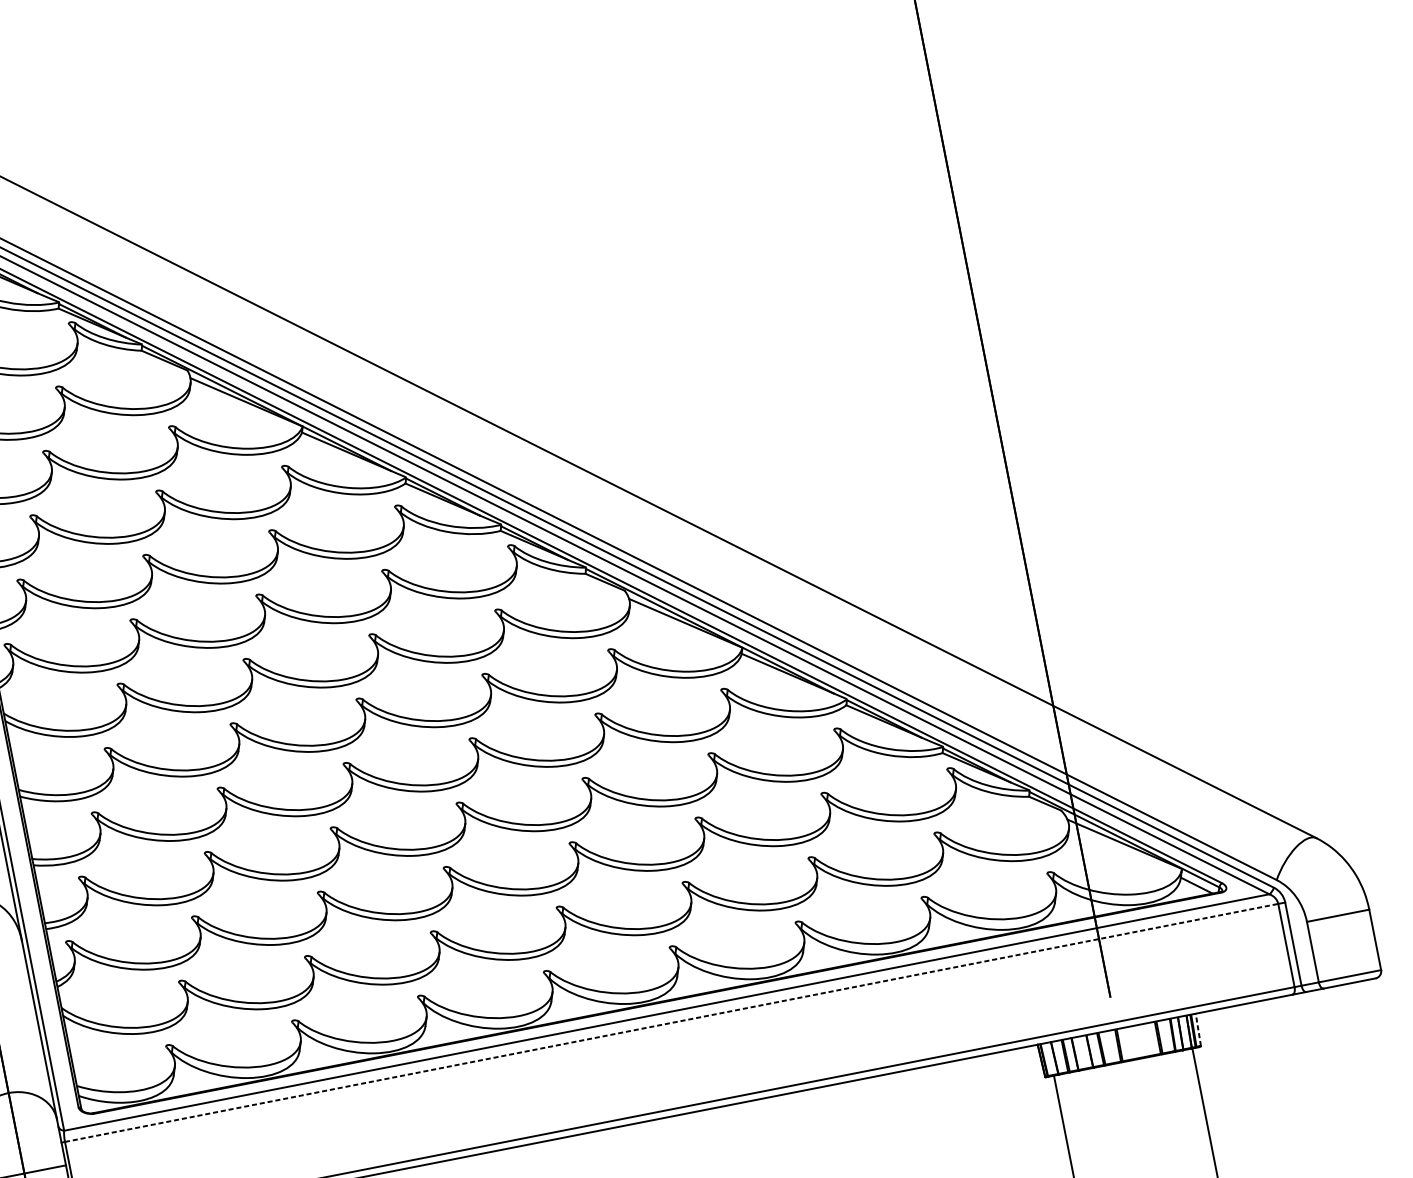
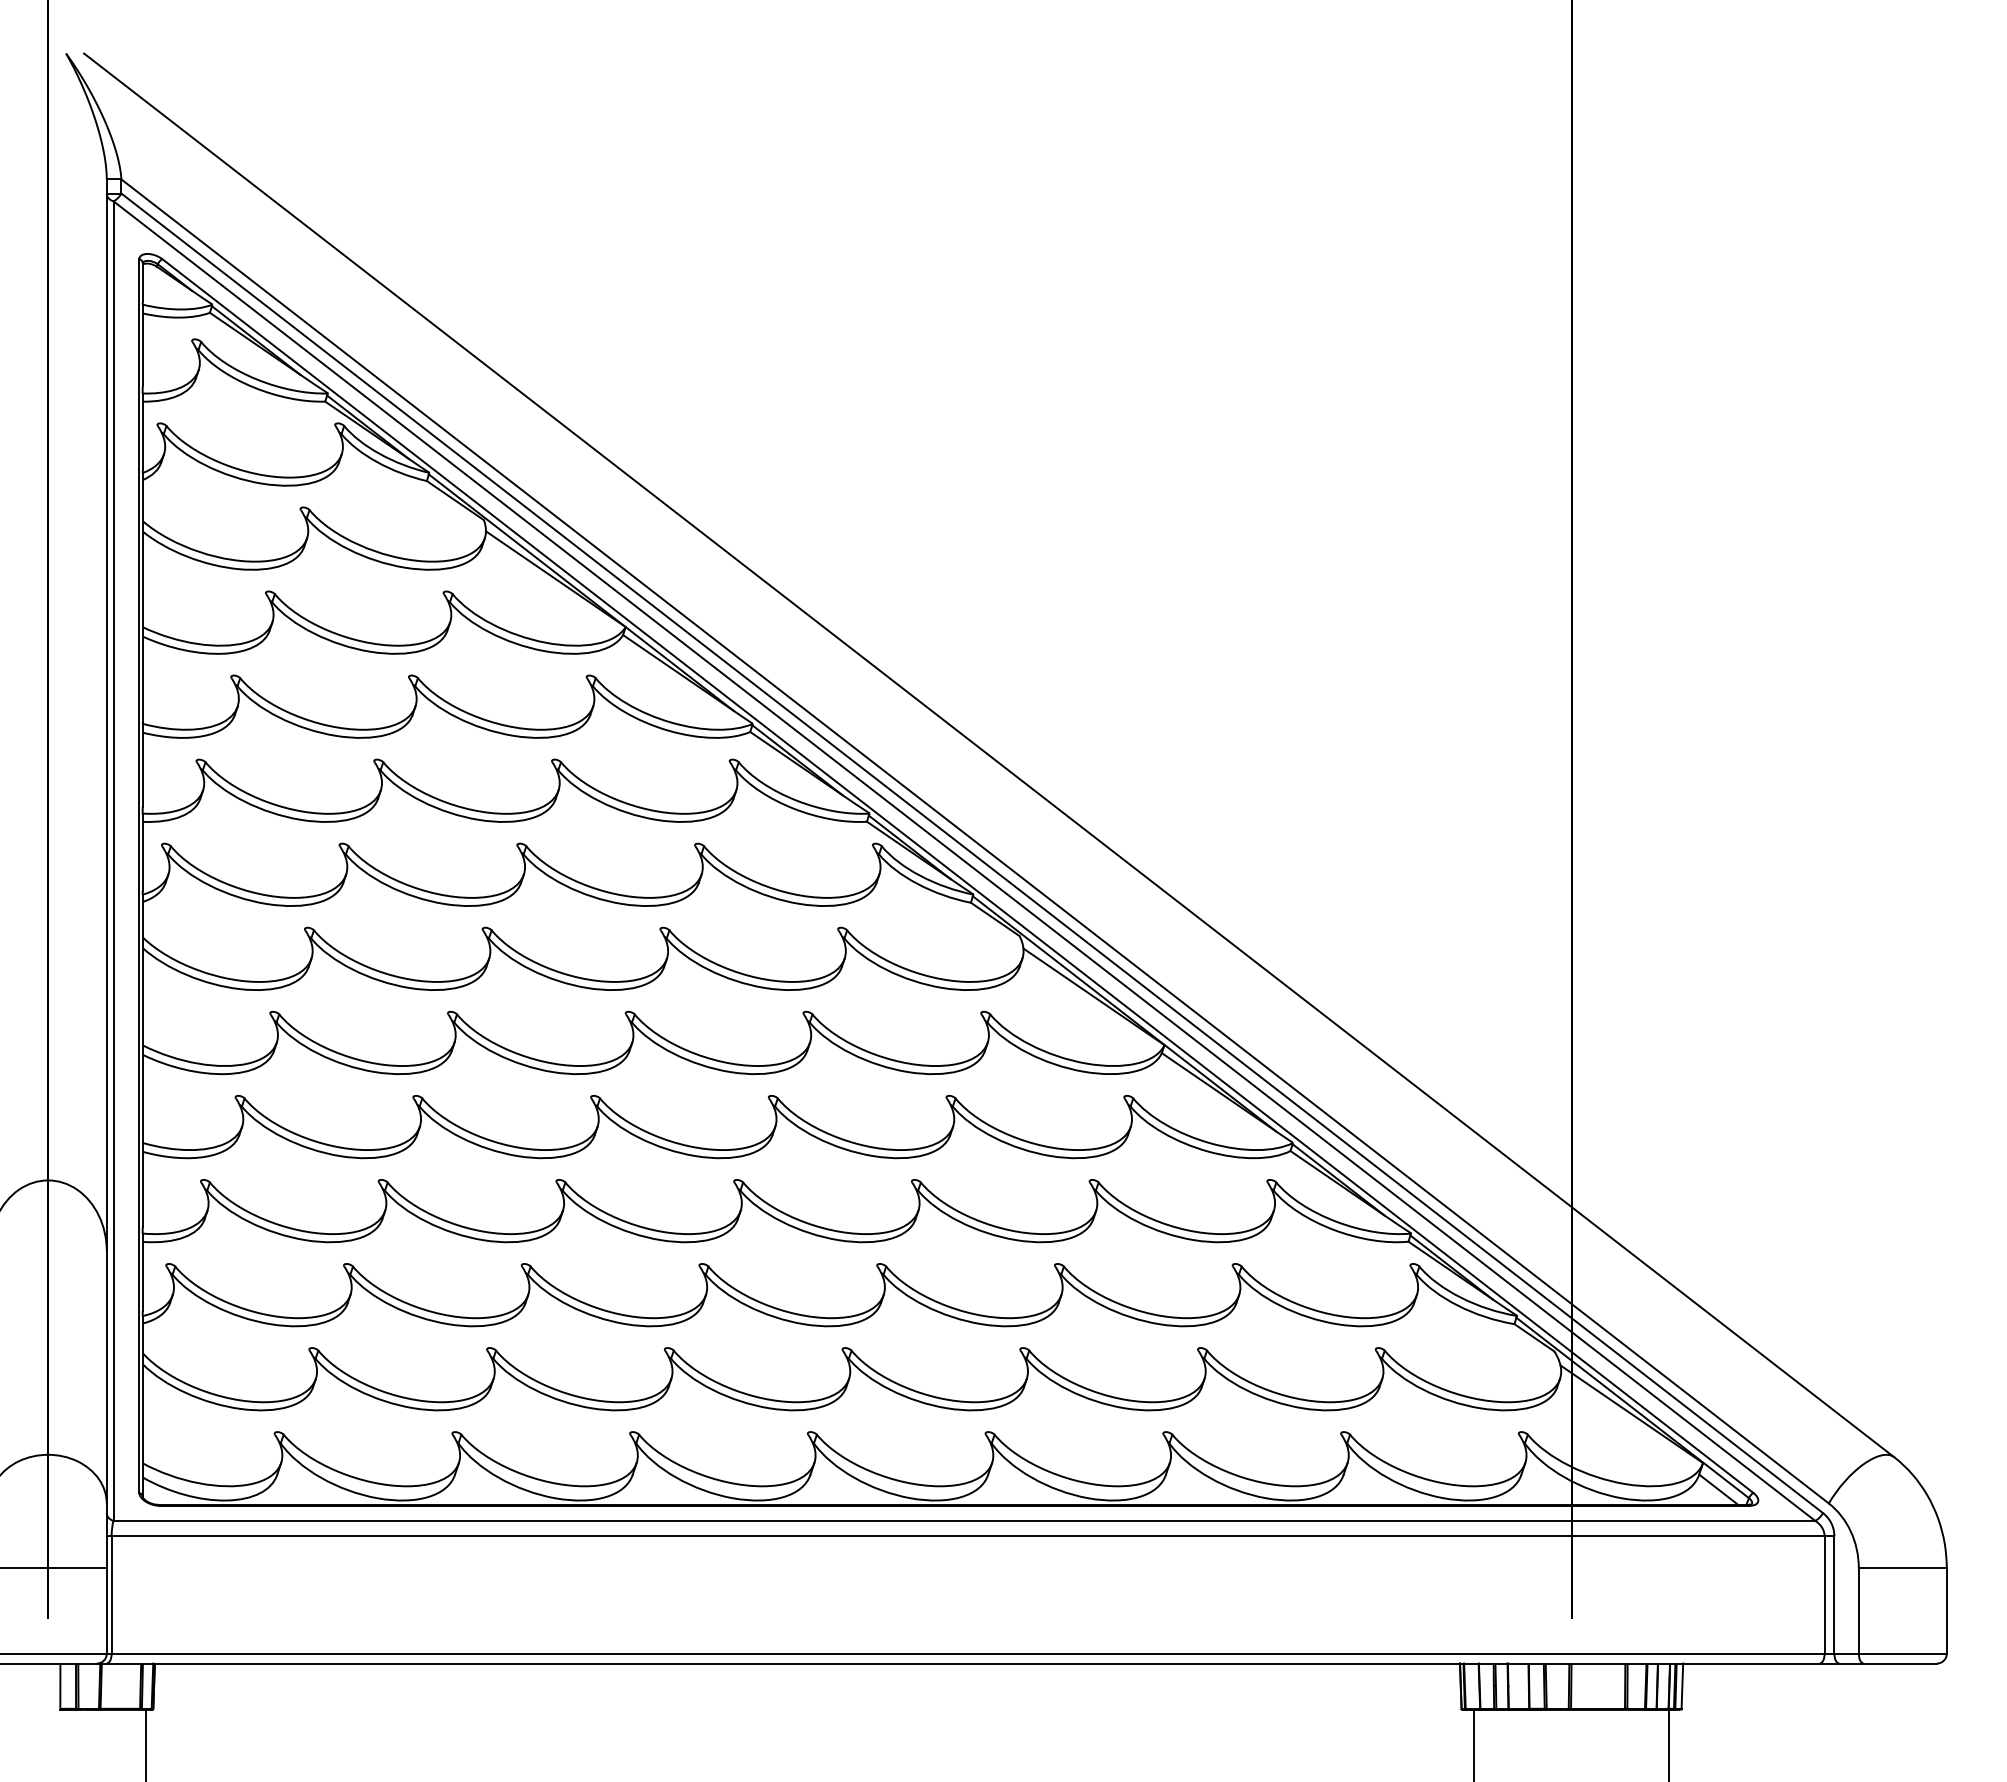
line: (671, 1023) -> (968, 1536), dashed -> solid
line: (1198, 1030) -> (1682, 1686), dashed -> solid

